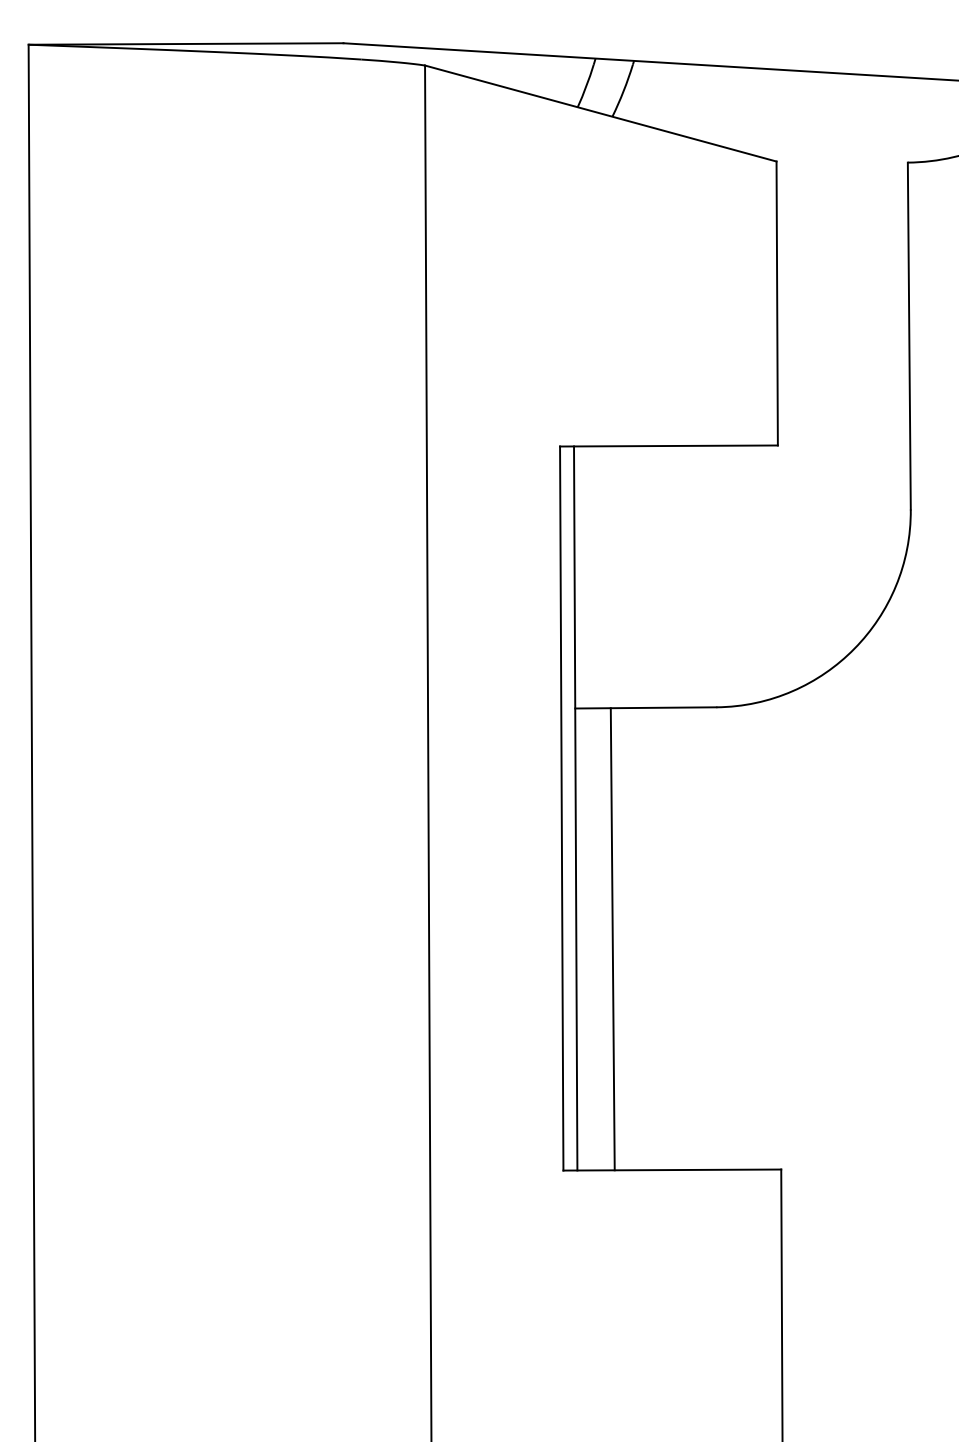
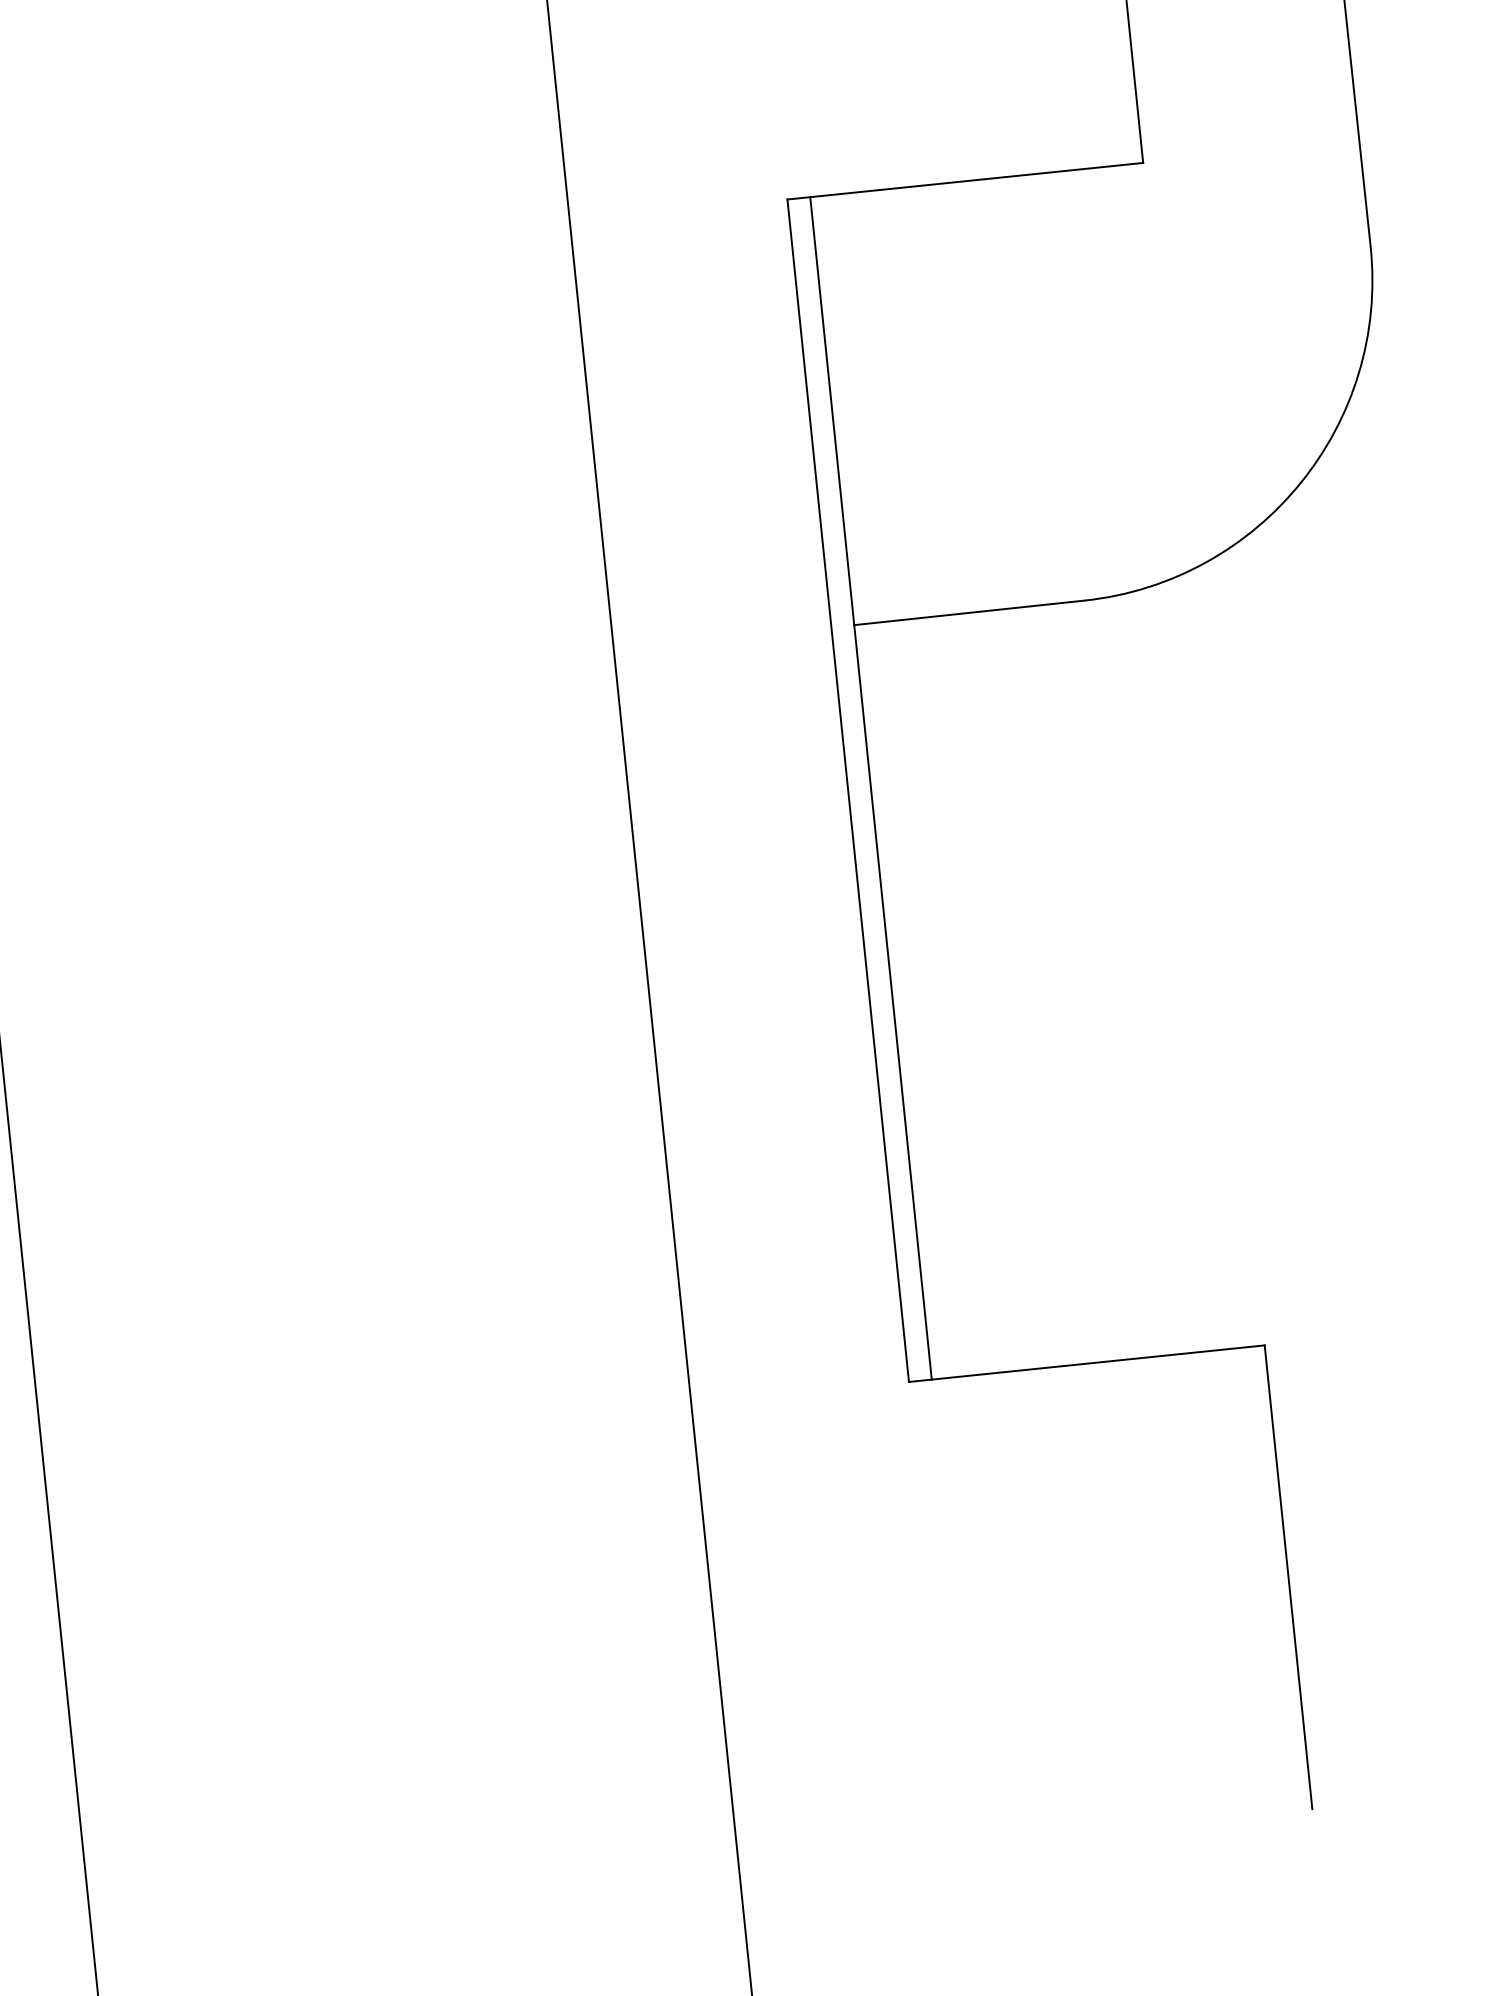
line: (612, 939) -> (952, 996), removed

